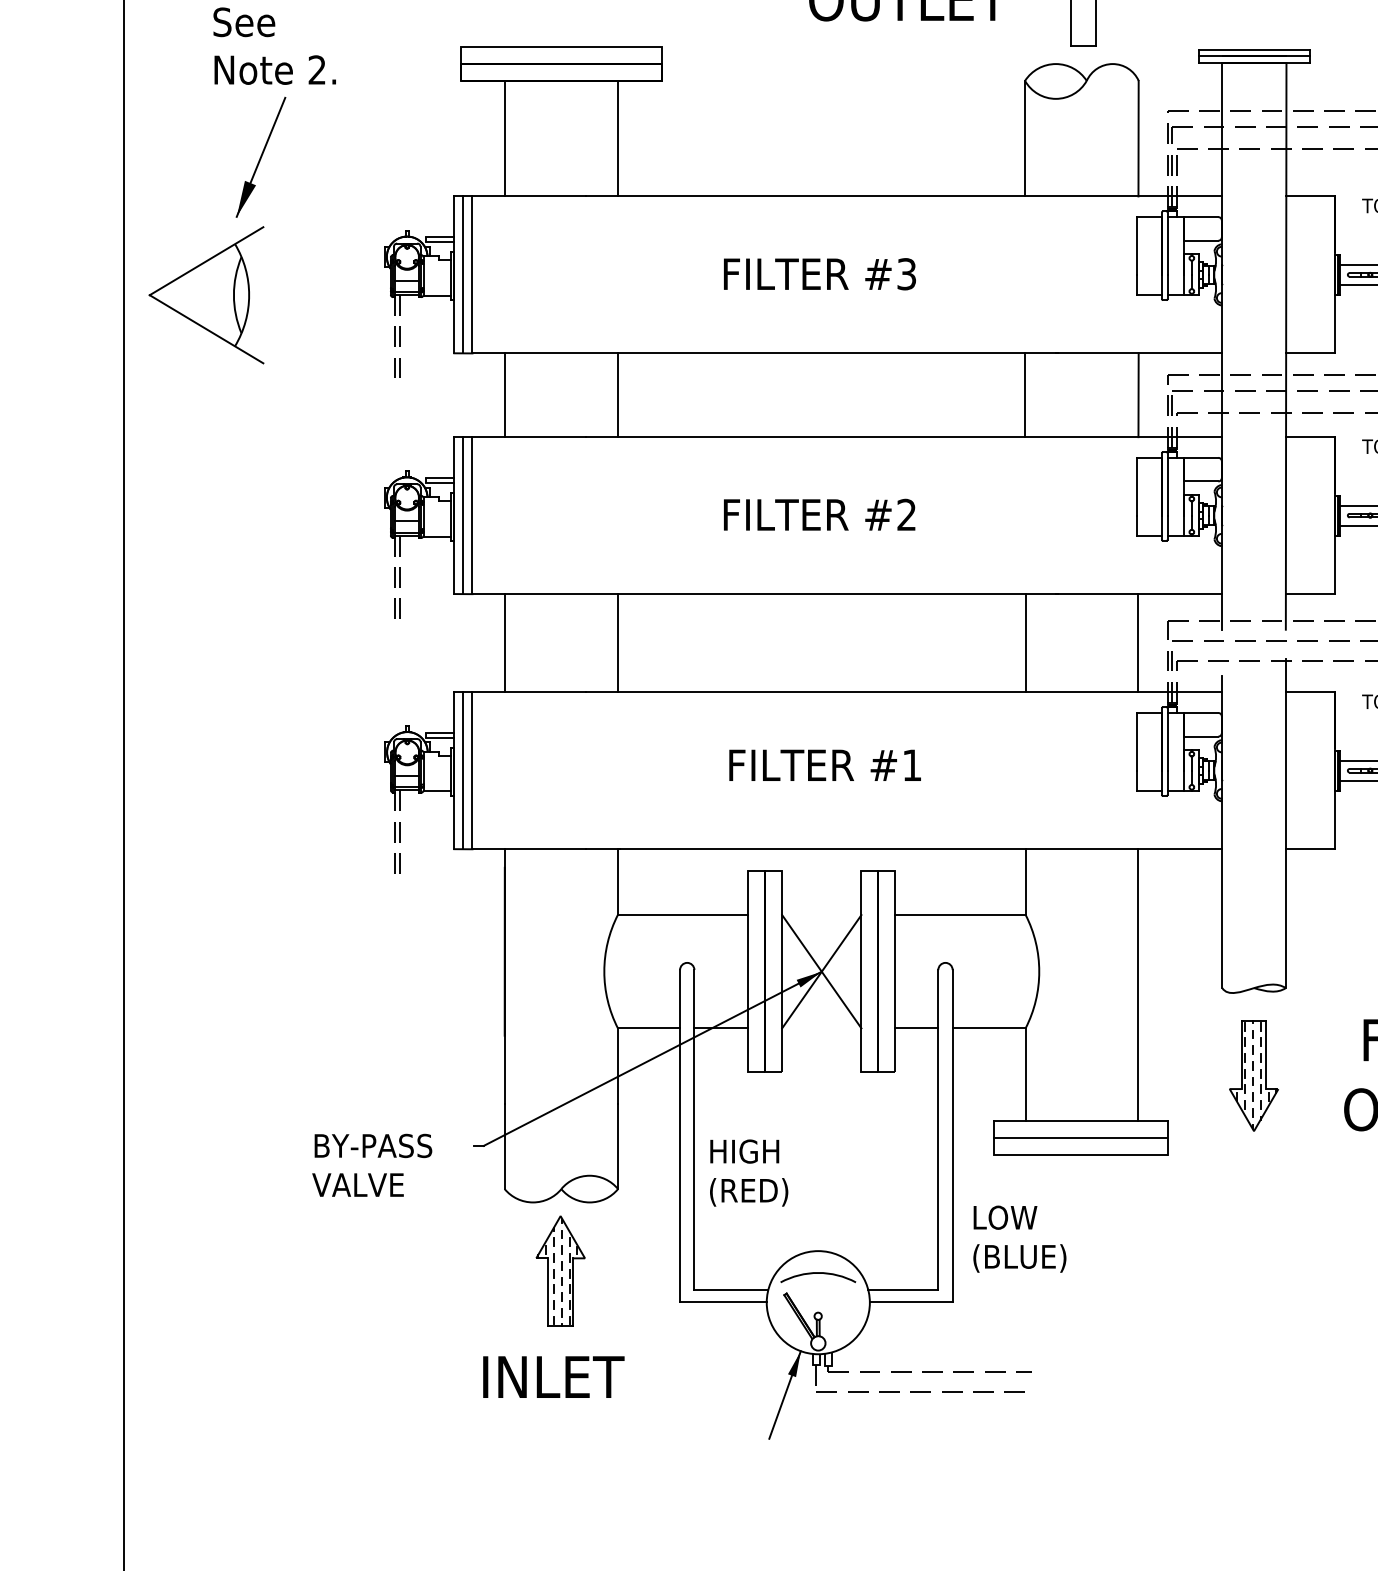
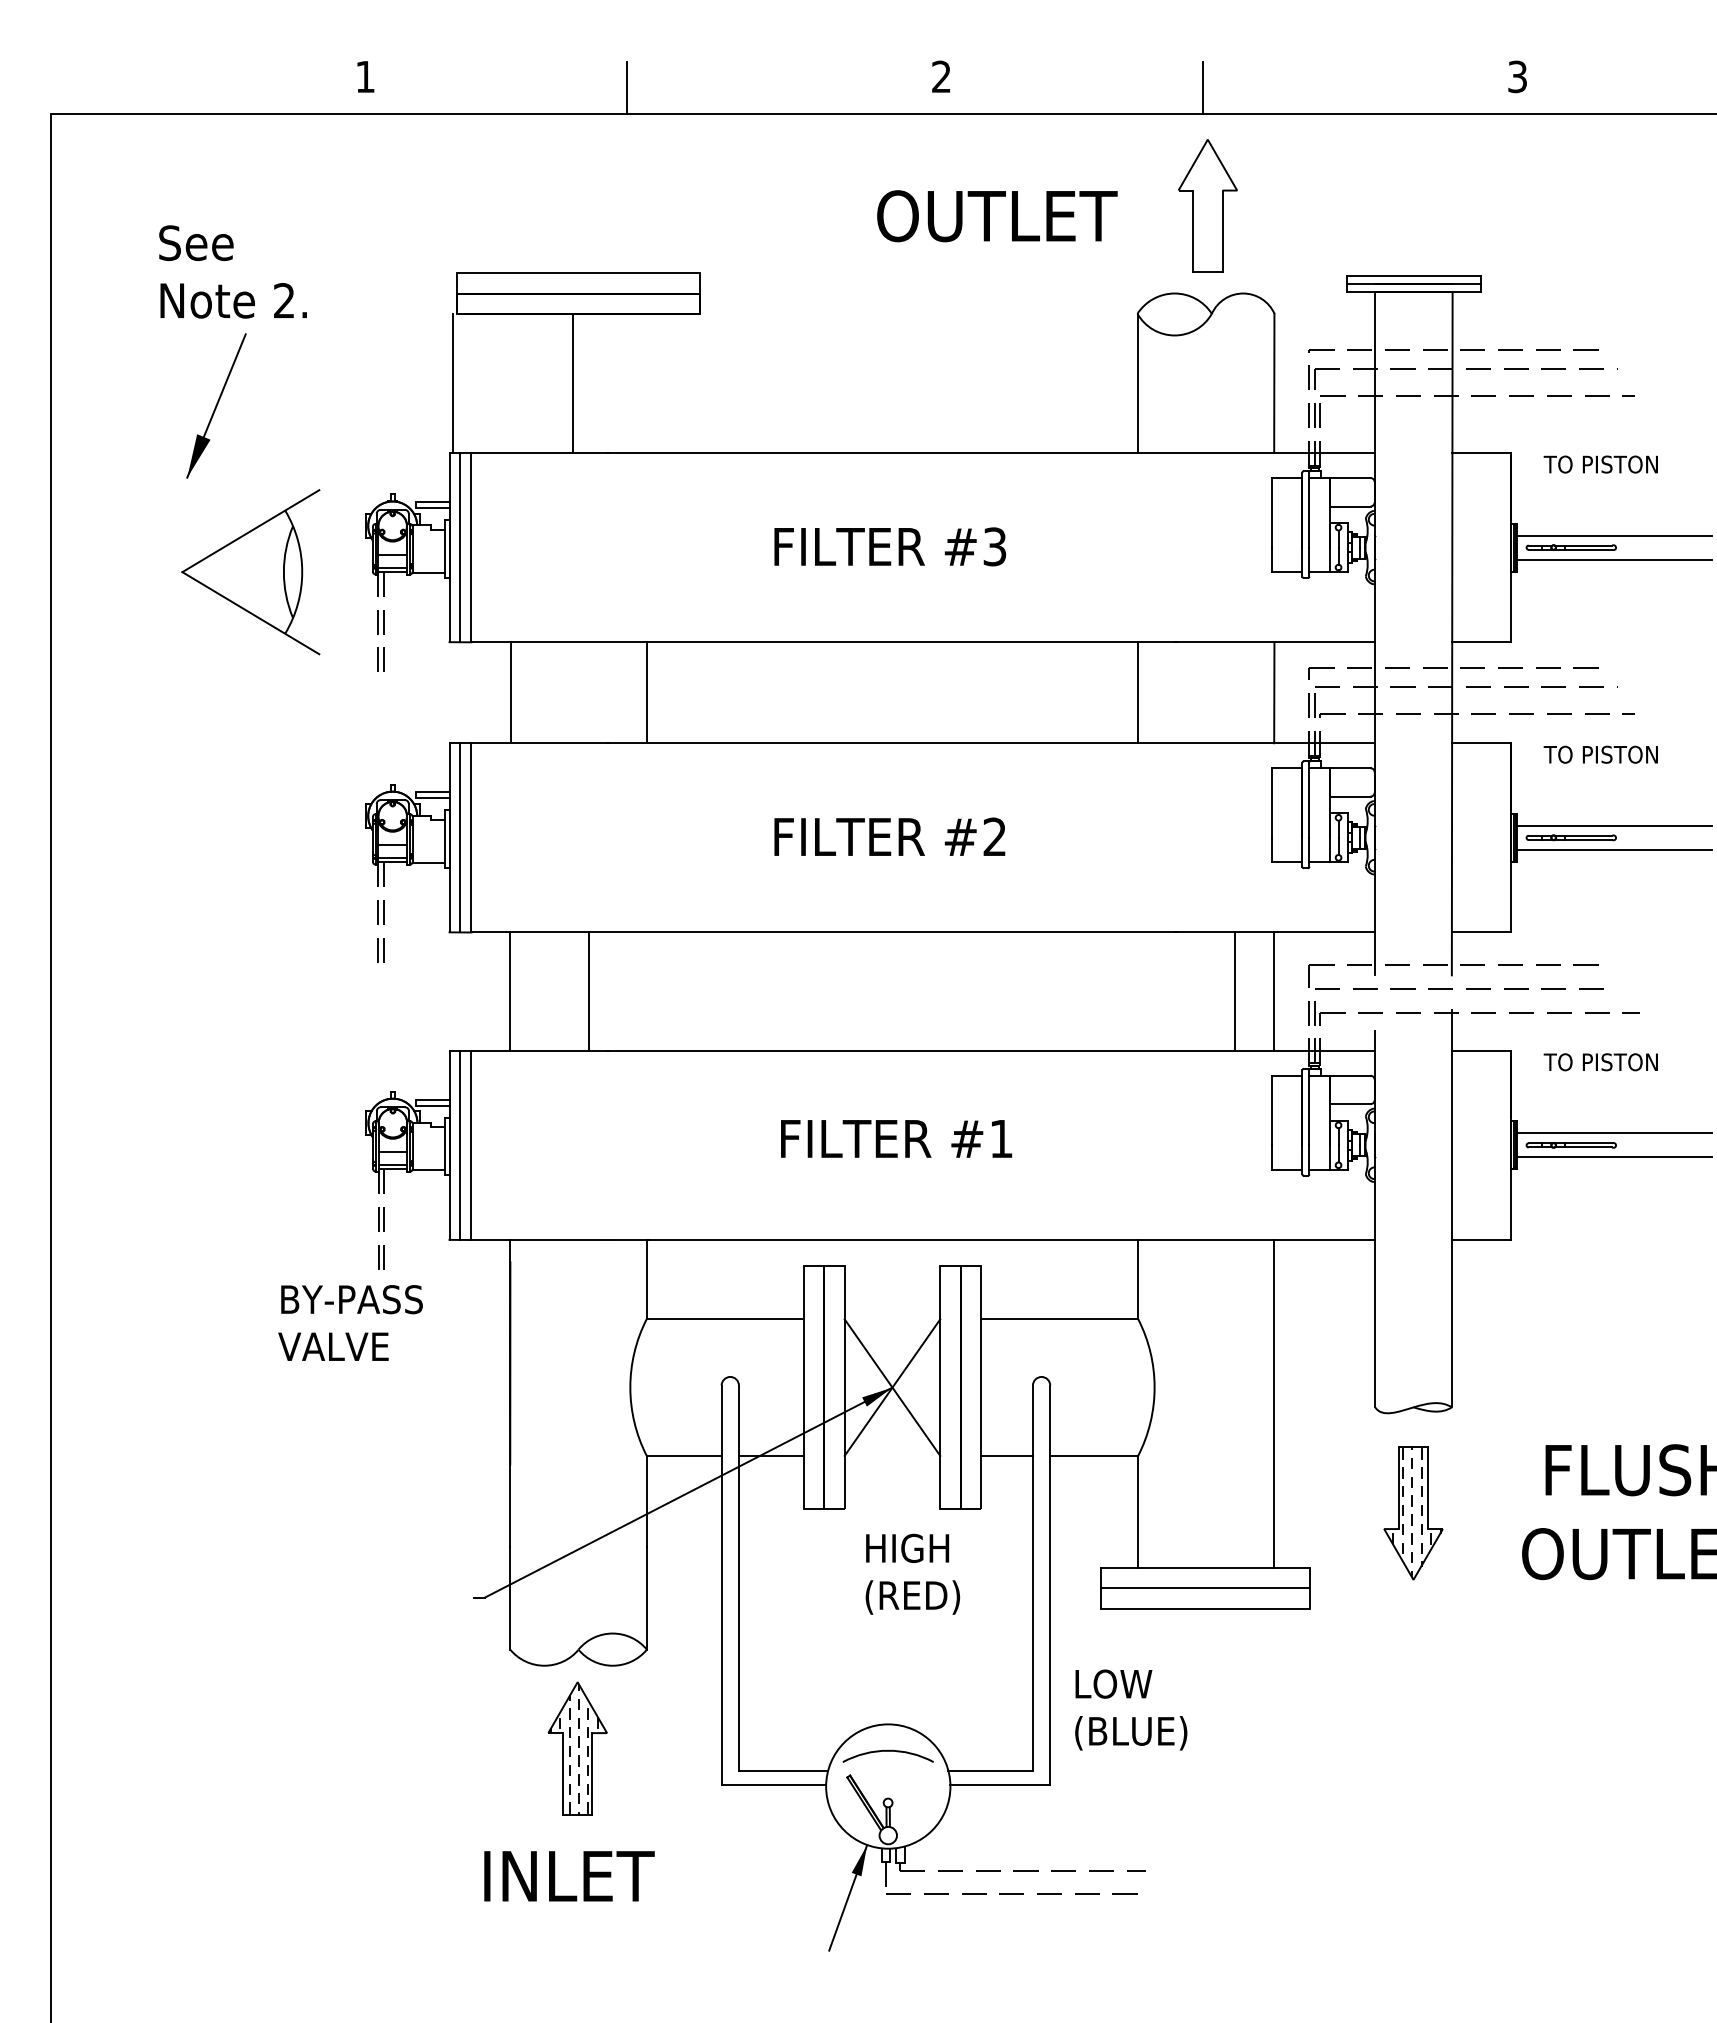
line: (504, 138) -> (452, 383), moved
line: (617, 138) -> (572, 383), moved
part: (206, 295) -> (250, 572), moved
line: (617, 643) -> (588, 991), moved
line: (1025, 643) -> (1235, 991), moved
text: (372, 1164) -> (350, 1322), moved
text: (748, 1172) -> (912, 1573), moved

